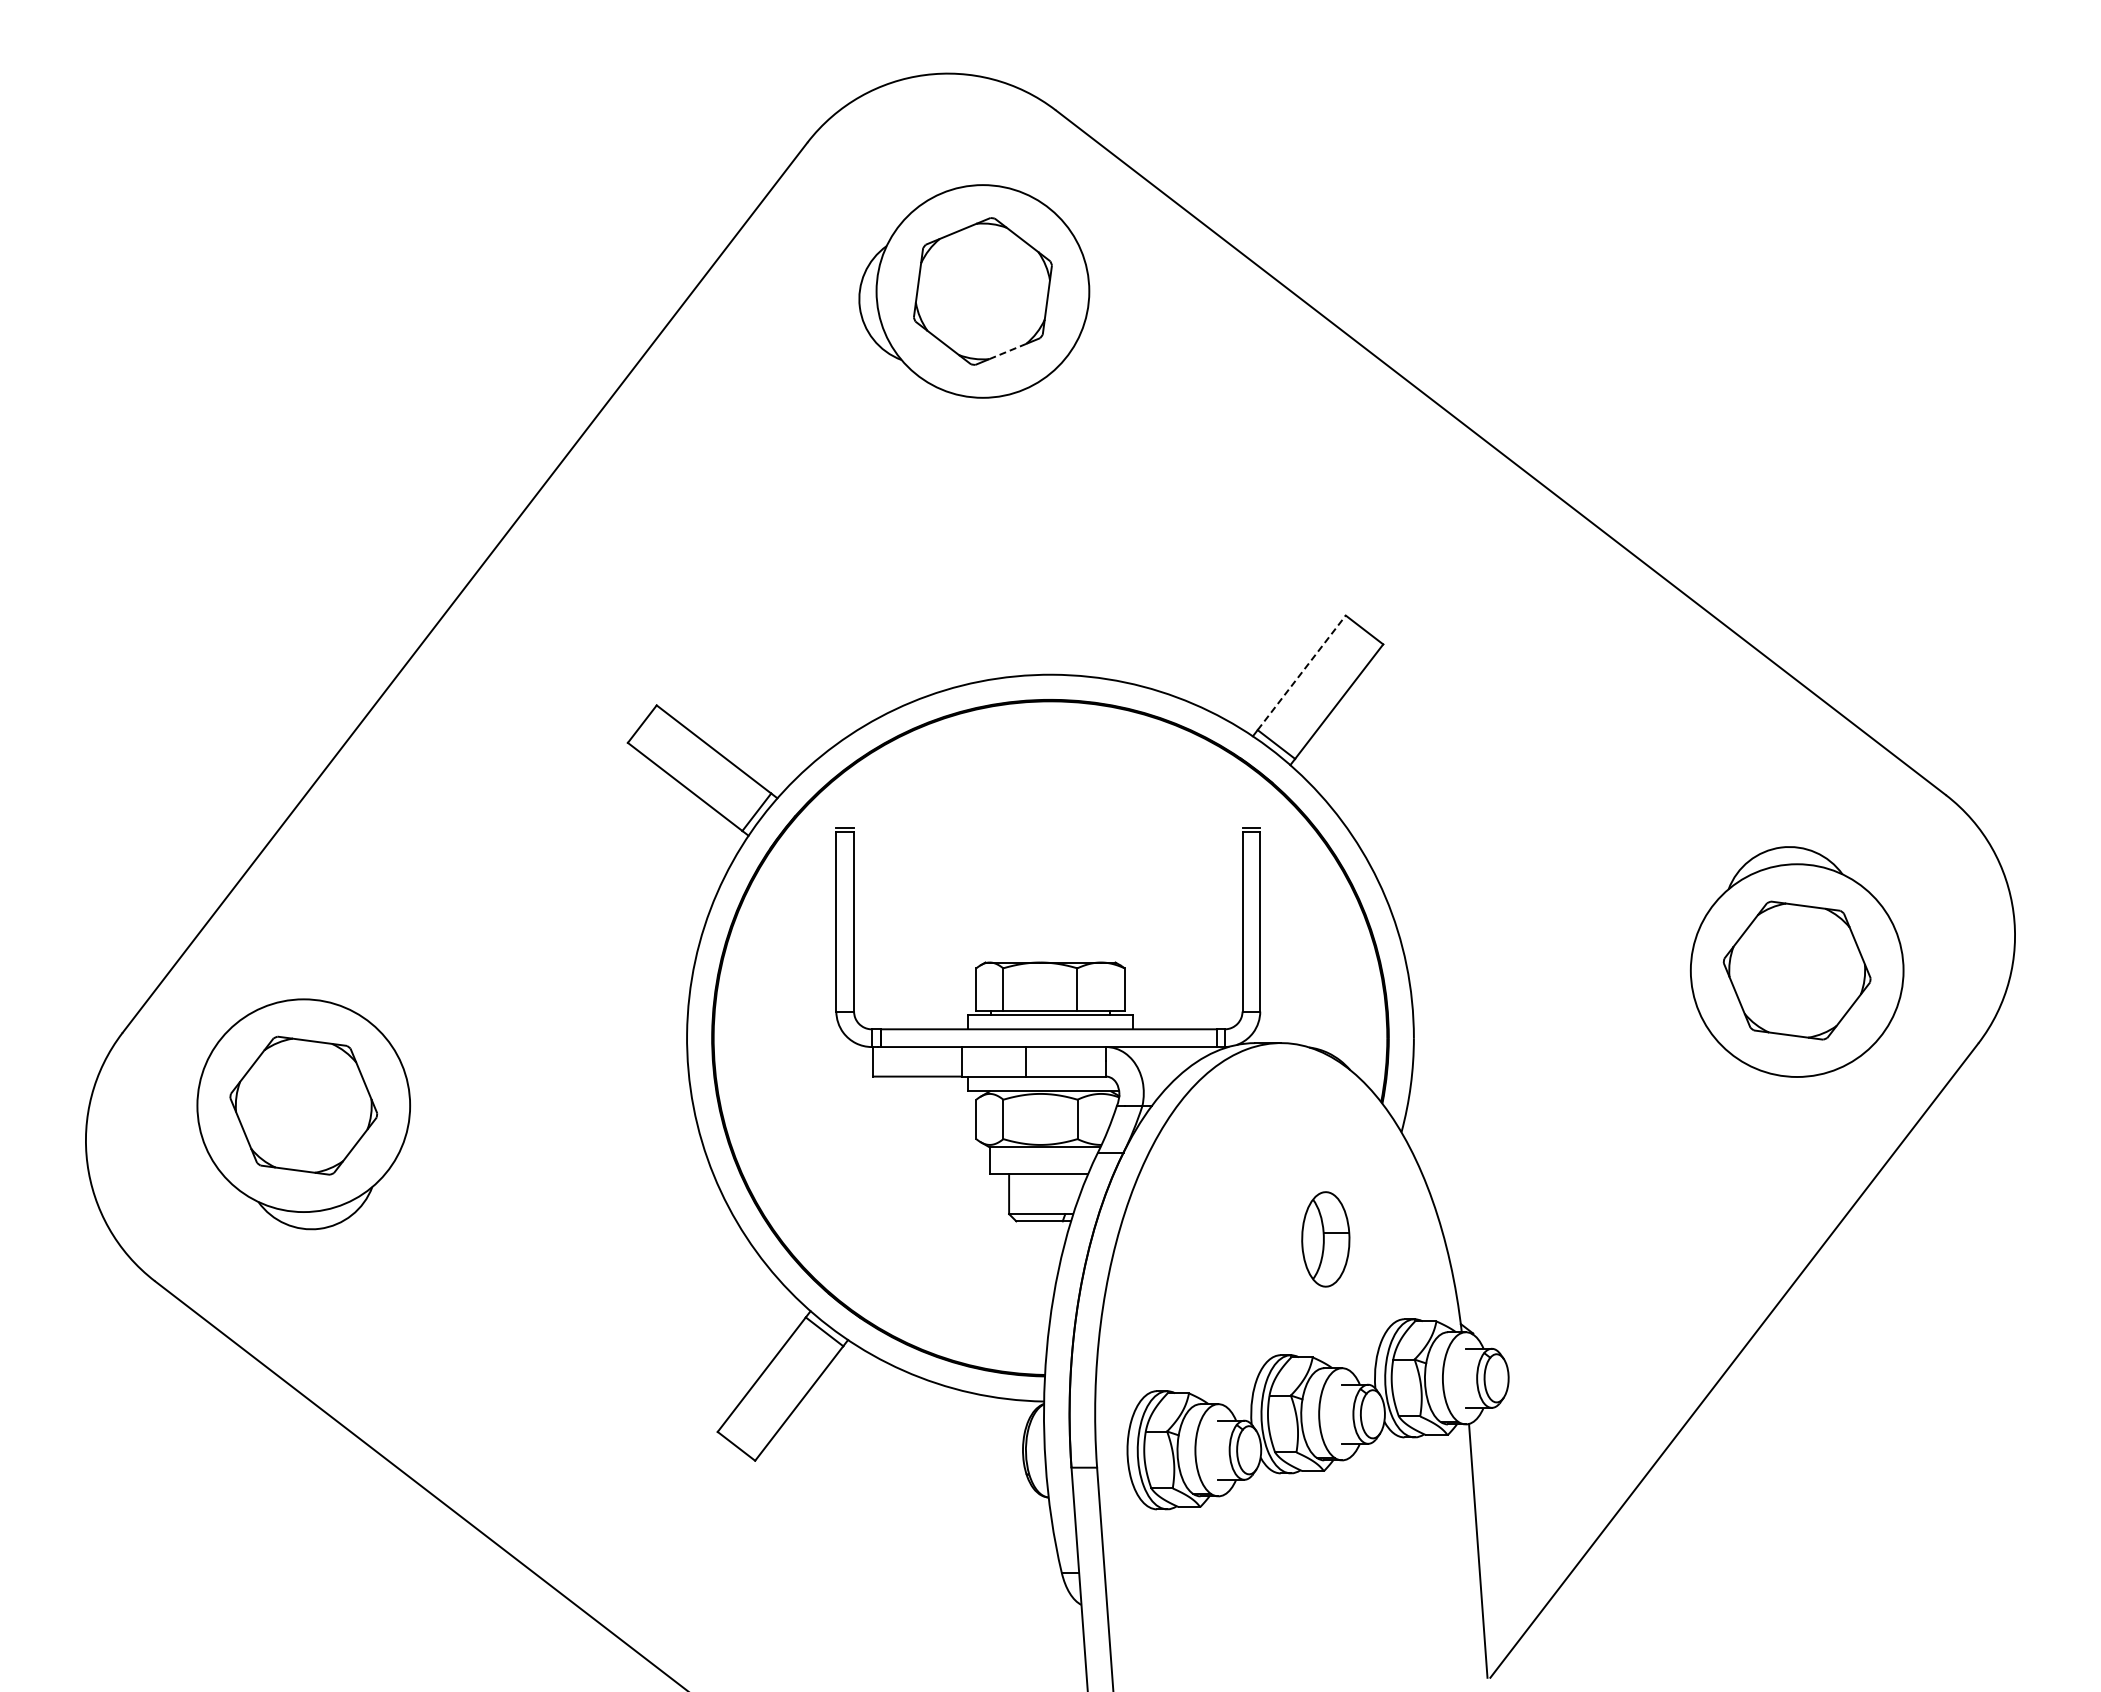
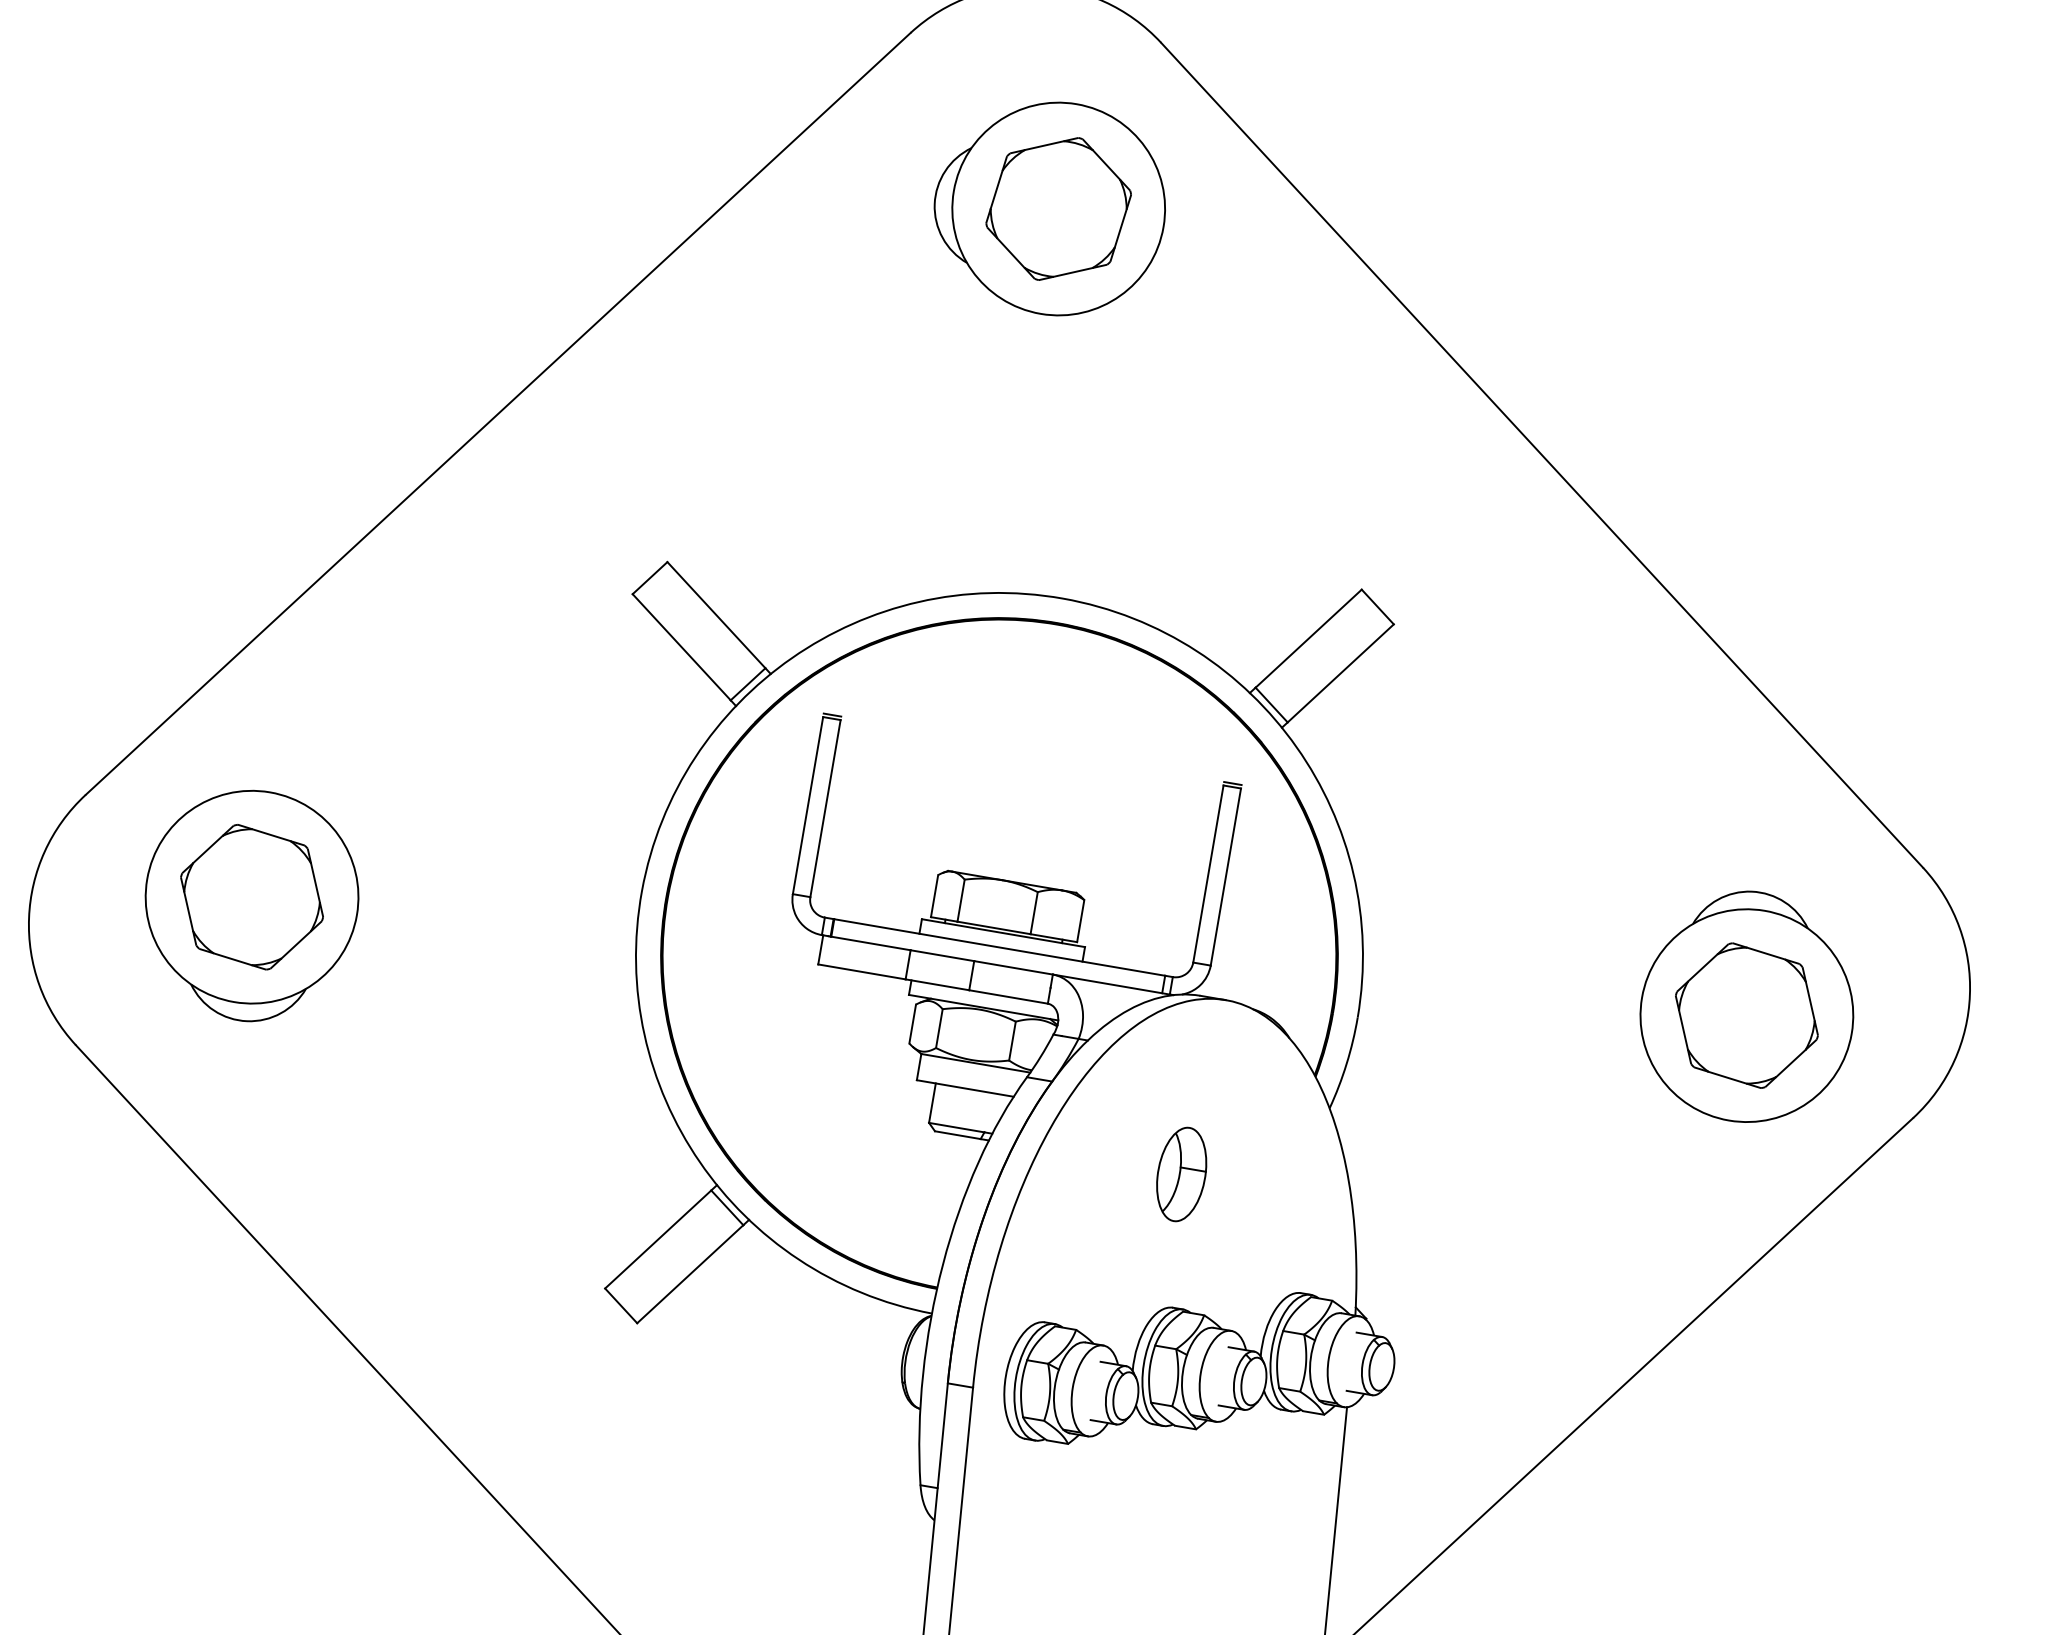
line: (1007, 351) -> (1072, 272), dashed -> solid
line: (1302, 672) -> (1309, 638), dashed -> solid
part: (1325, 1239) -> (1181, 1174), moved

